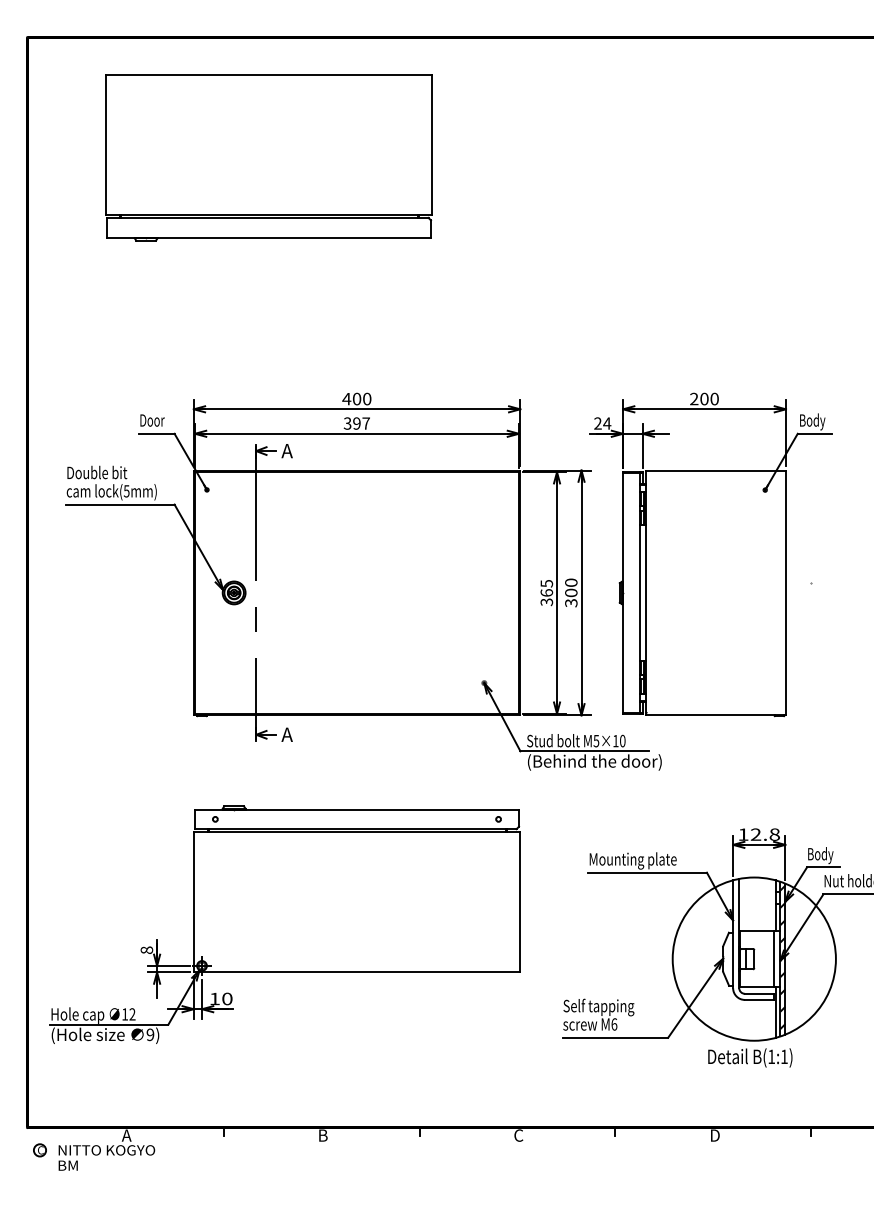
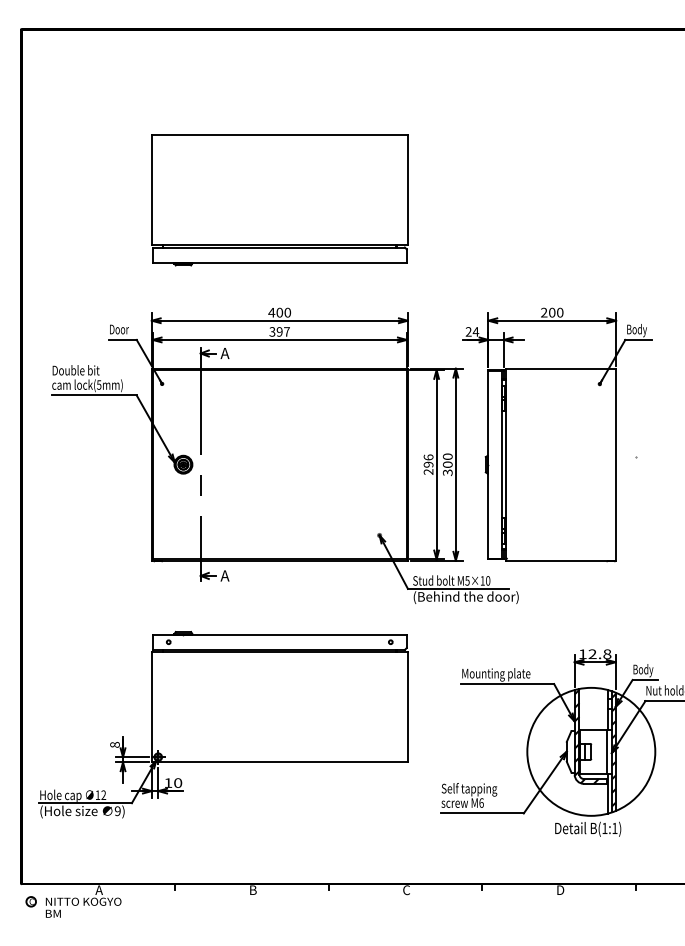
part: (268, 157) -> (279, 200), moved
text: (546, 592) -> (428, 464), 365 -> 296
hatch: (748, 939) -> (586, 736), added

